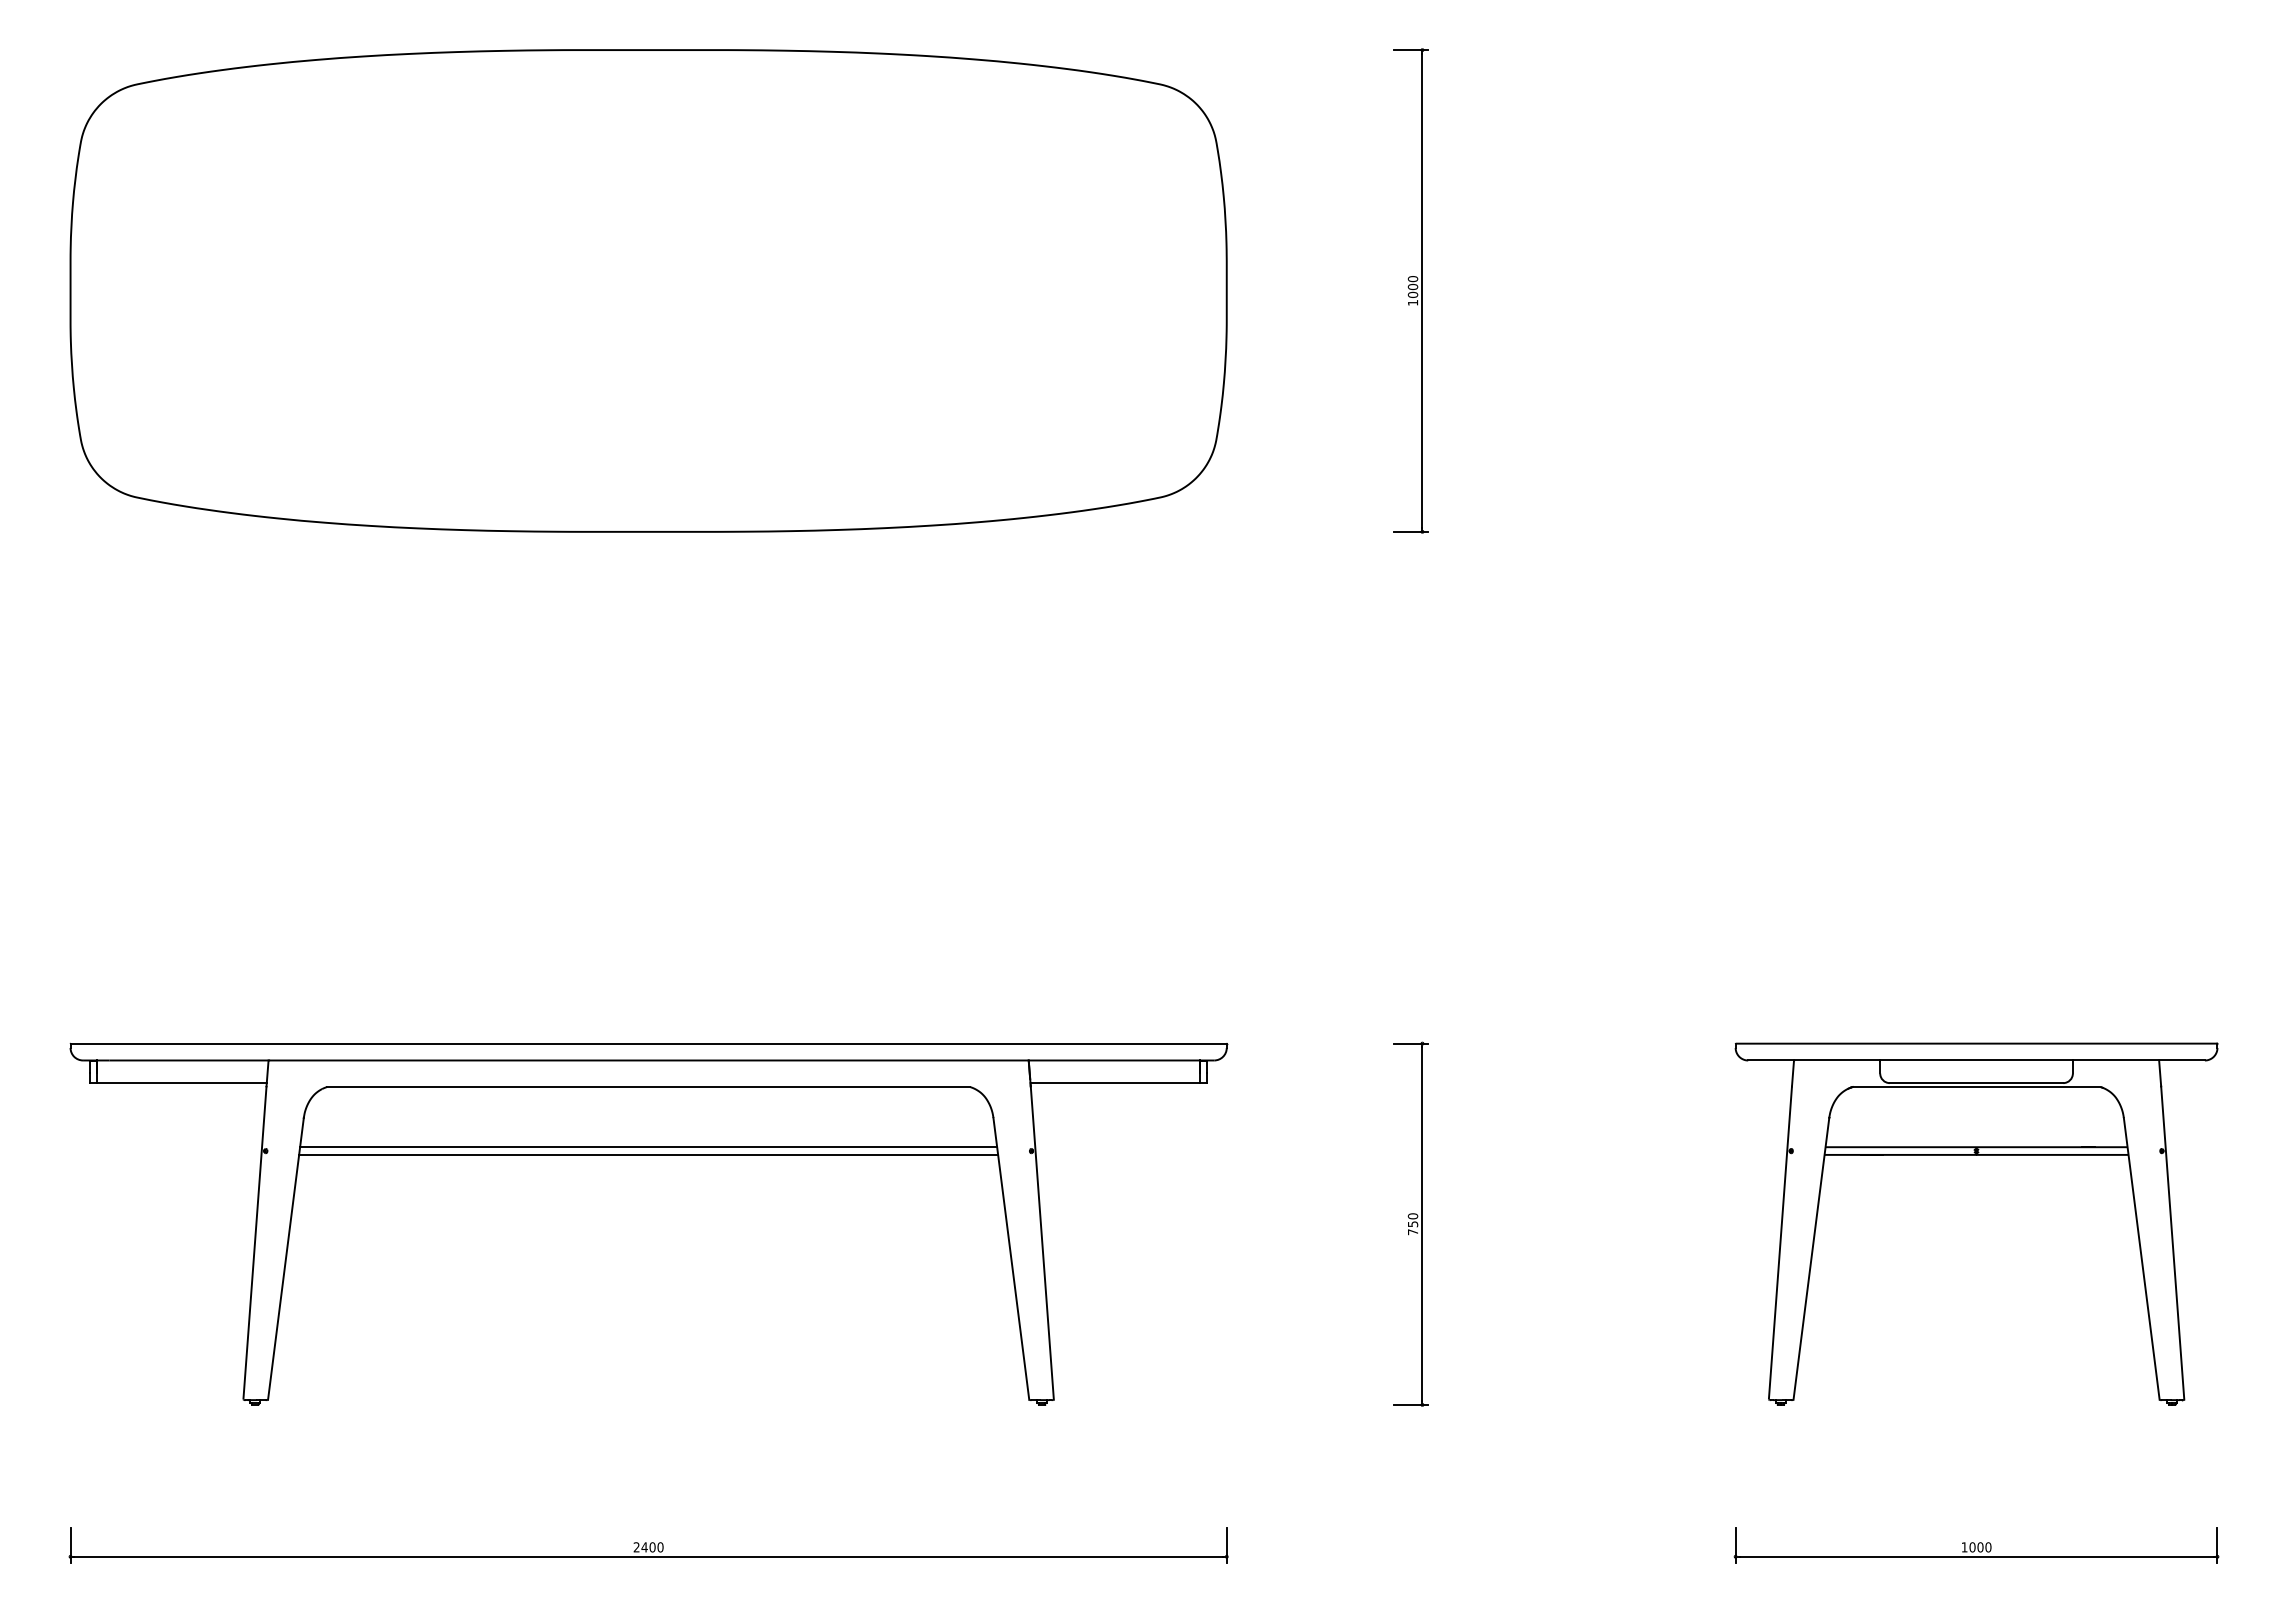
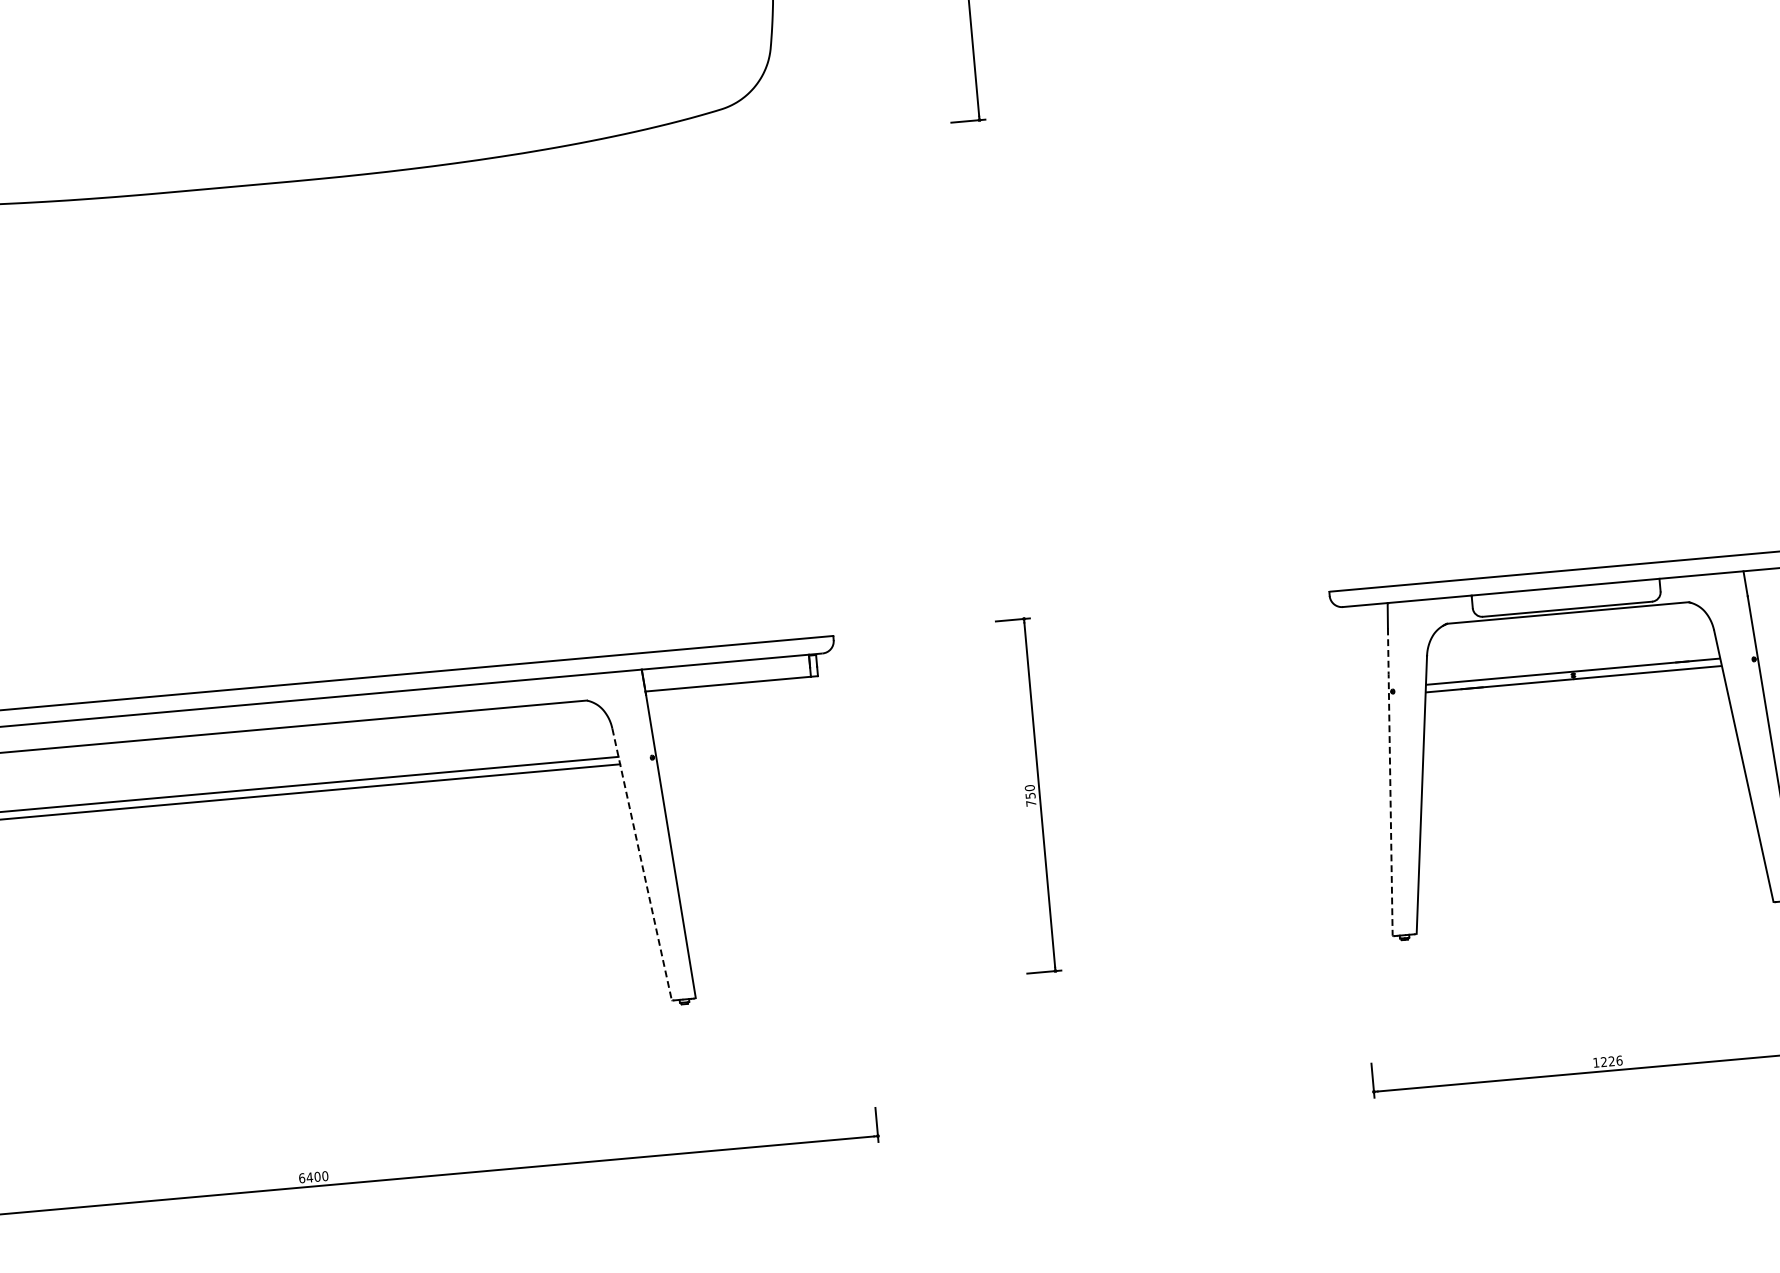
line: (1780, 1242) -> (1390, 781), solid -> dashed
line: (1011, 1258) -> (642, 864), solid -> dashed
text: (636, 1547) -> (301, 1178), 2400 -> 6400
text: (1980, 1547) -> (1611, 1061), 1000 -> 1226

